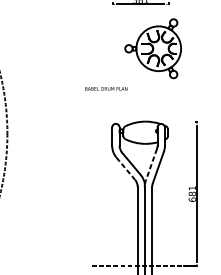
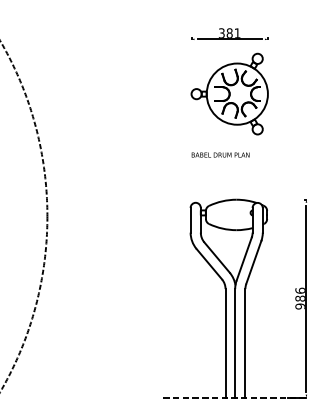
part: (153, 48) -> (229, 93), moved
text: (106, 88) -> (220, 154), moved
line: (151, 164) -> (244, 258), dashed -> solid
line: (125, 168) -> (209, 264), dashed -> solid
text: (191, 193) -> (299, 298), 681 -> 986

